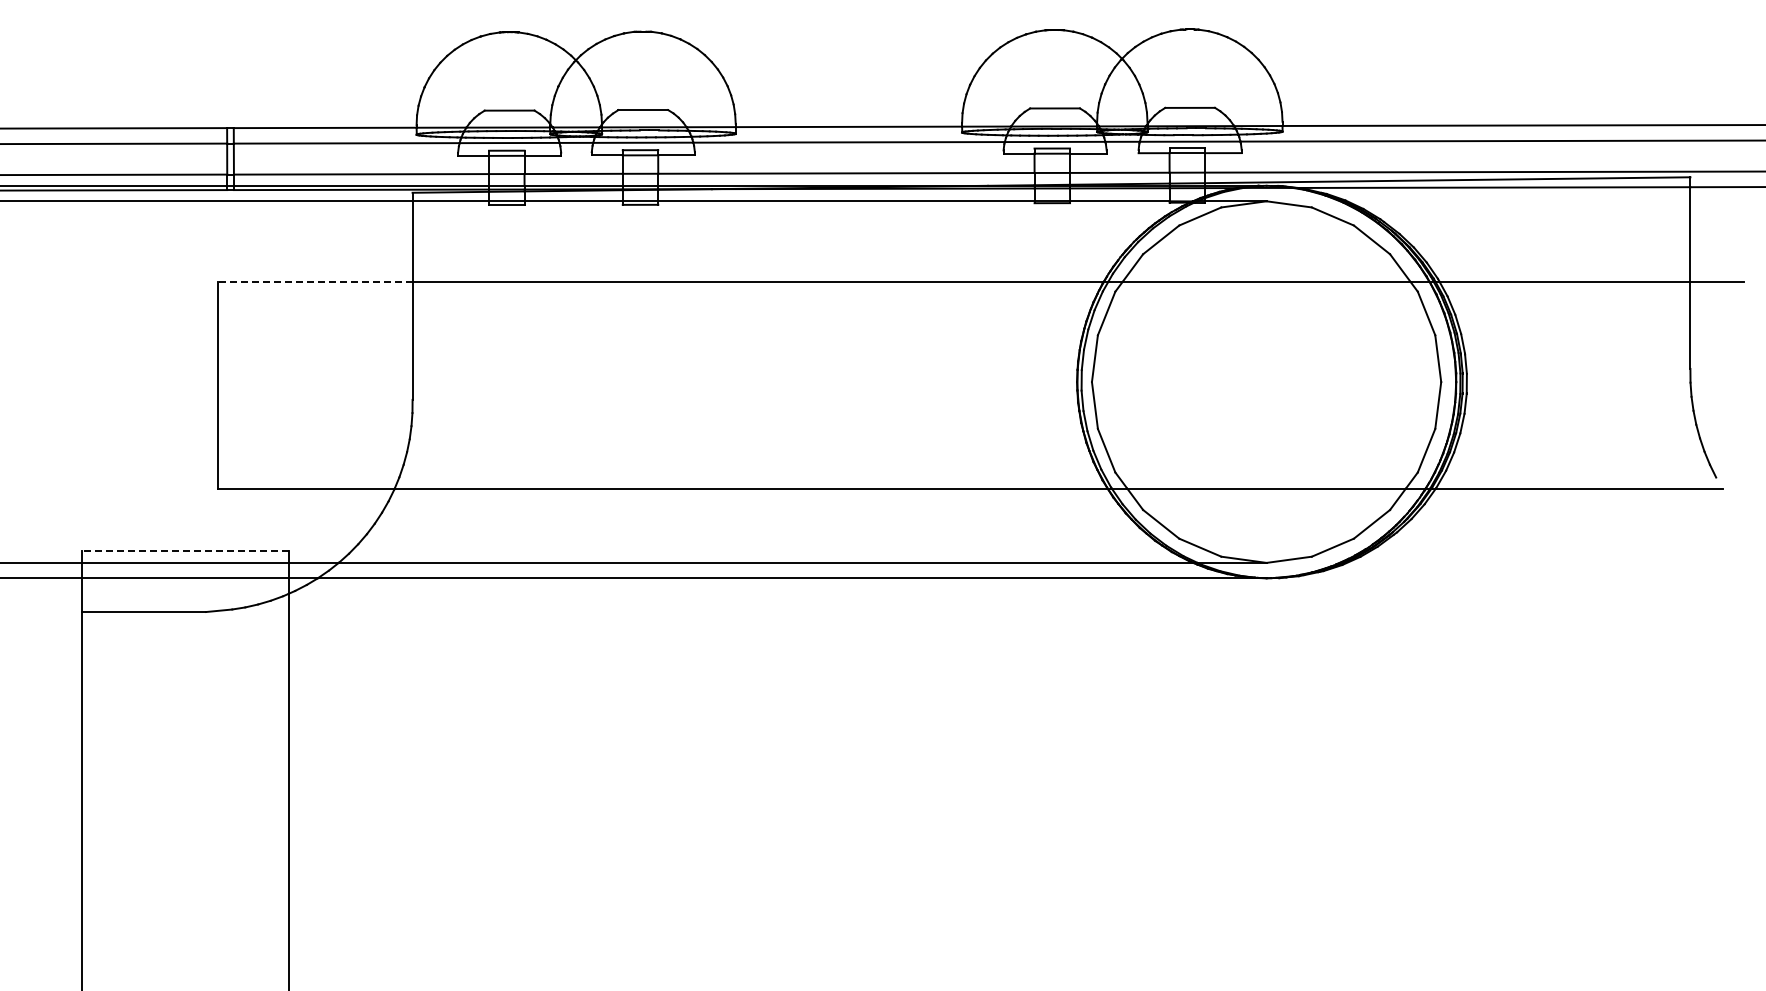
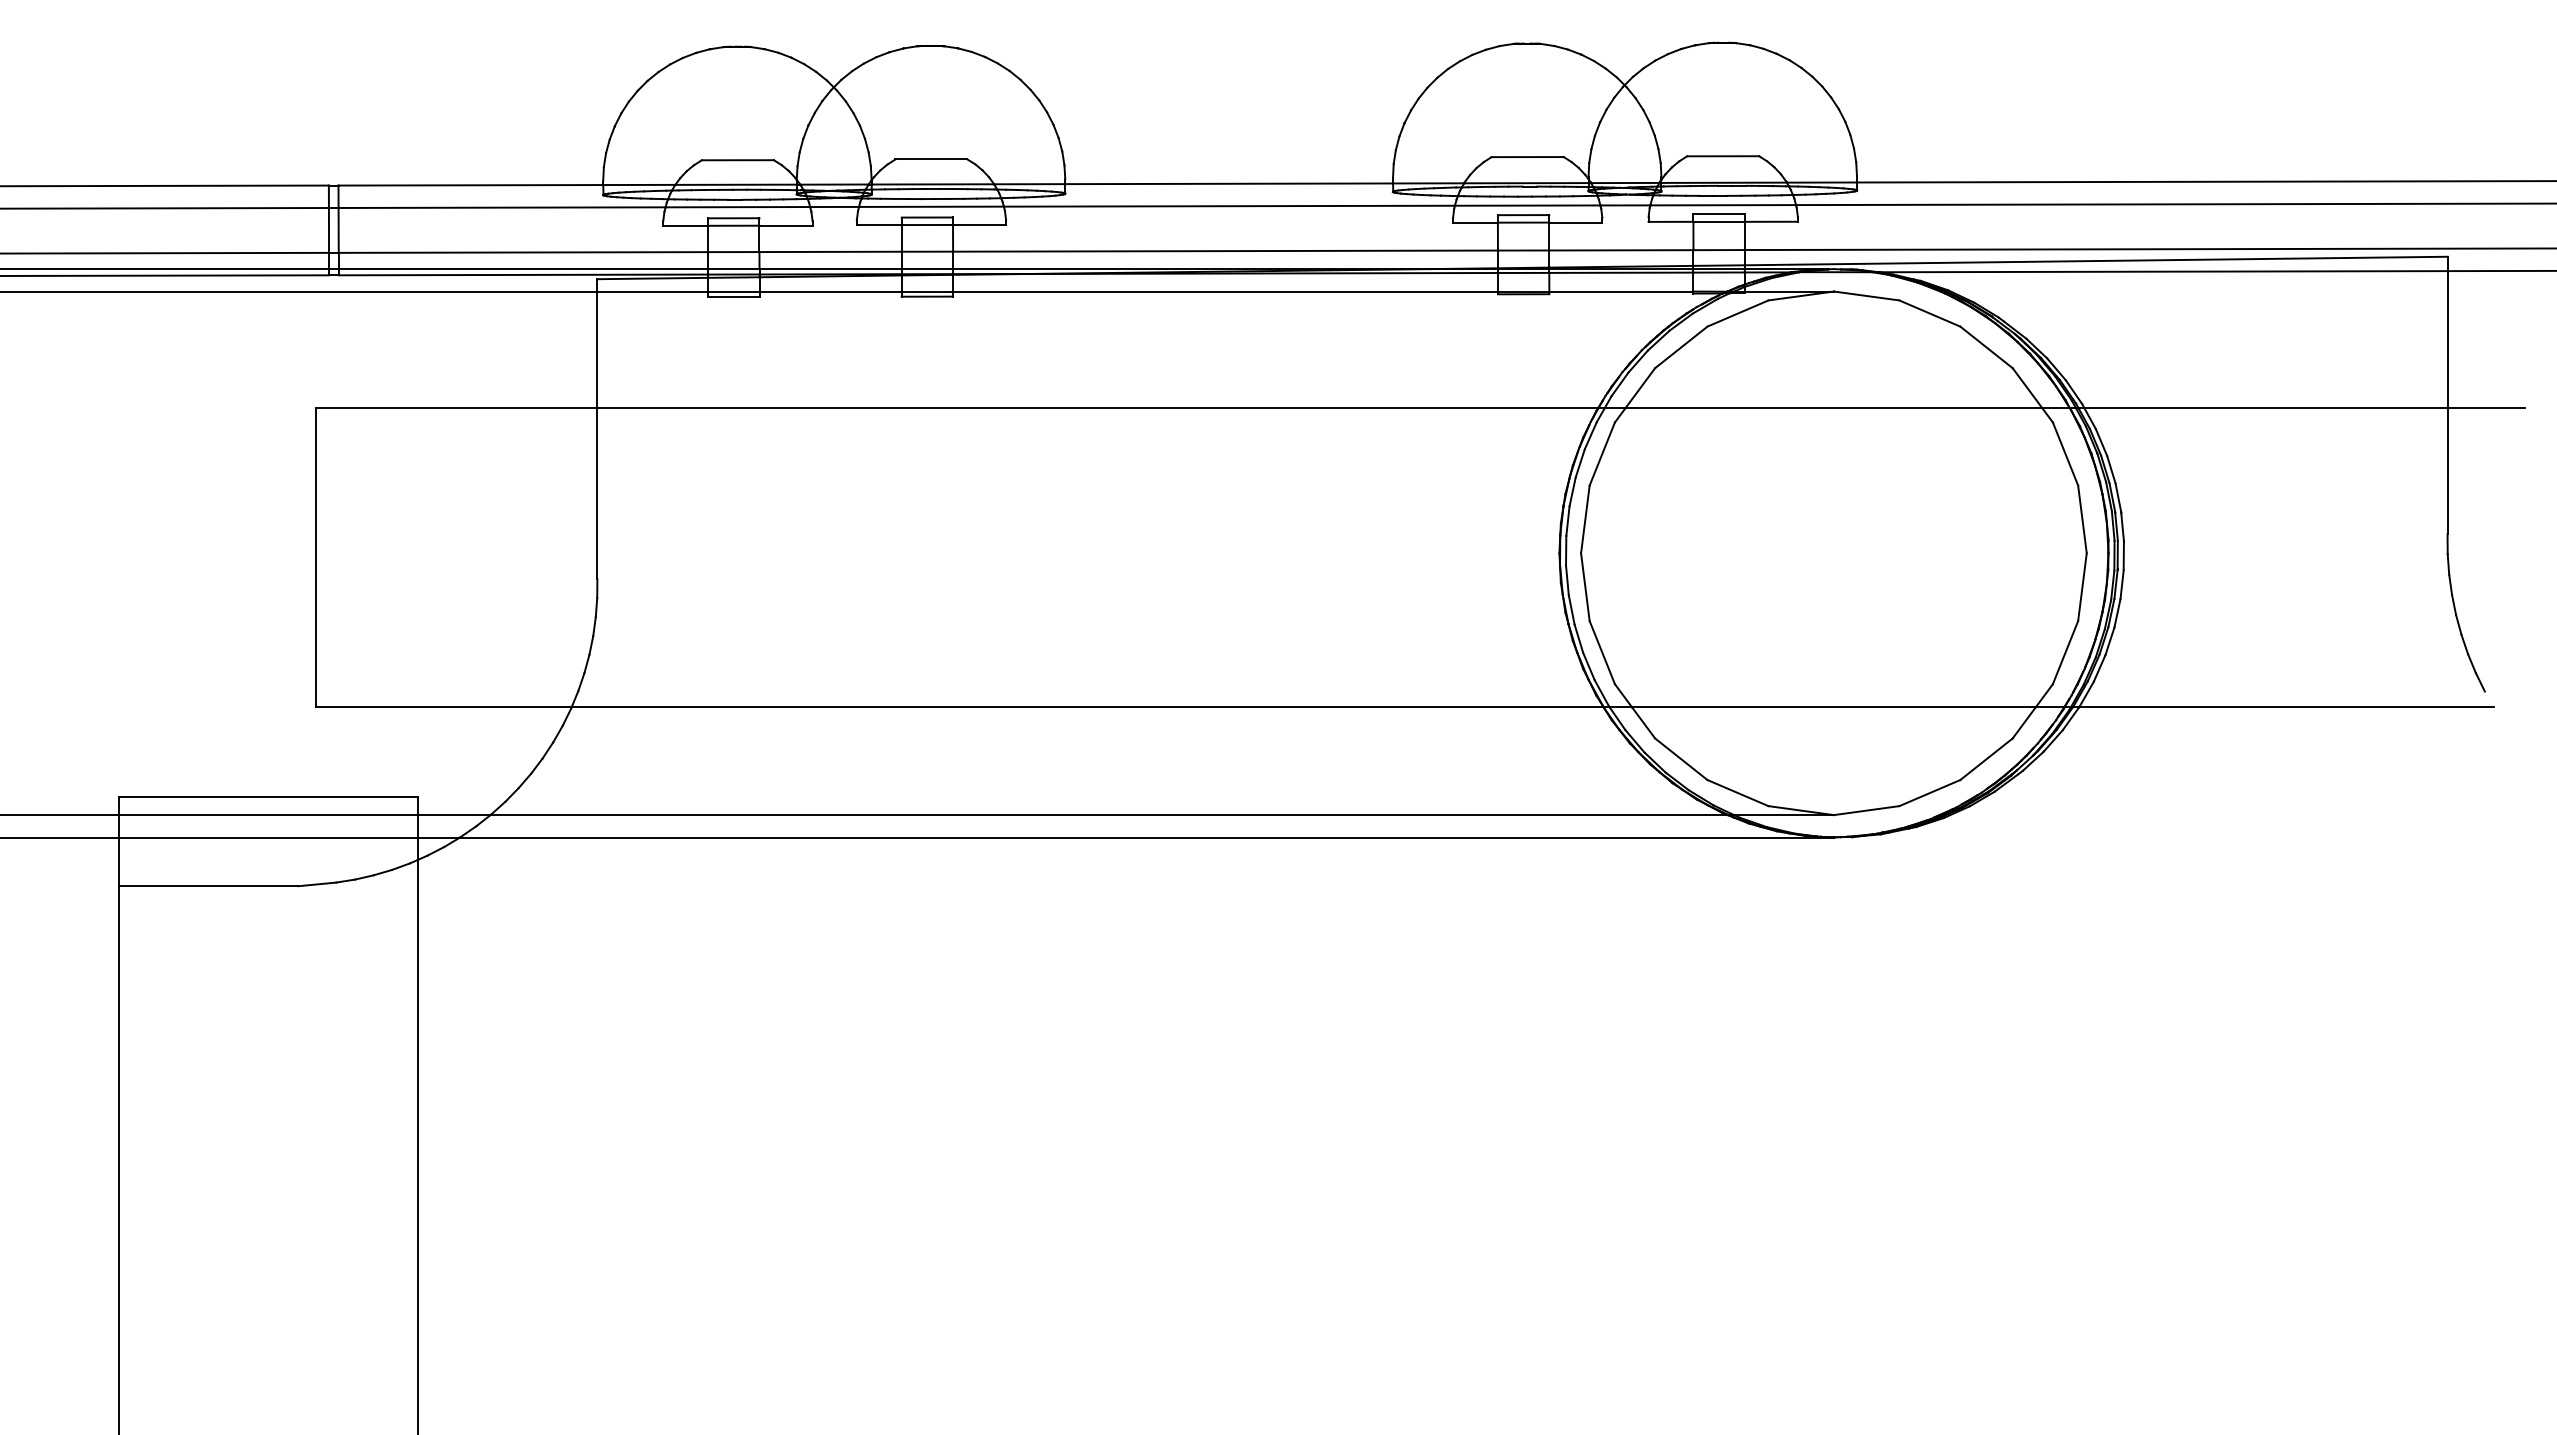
line: (314, 281) -> (455, 407), dashed -> solid
line: (184, 550) -> (267, 797), dashed -> solid

